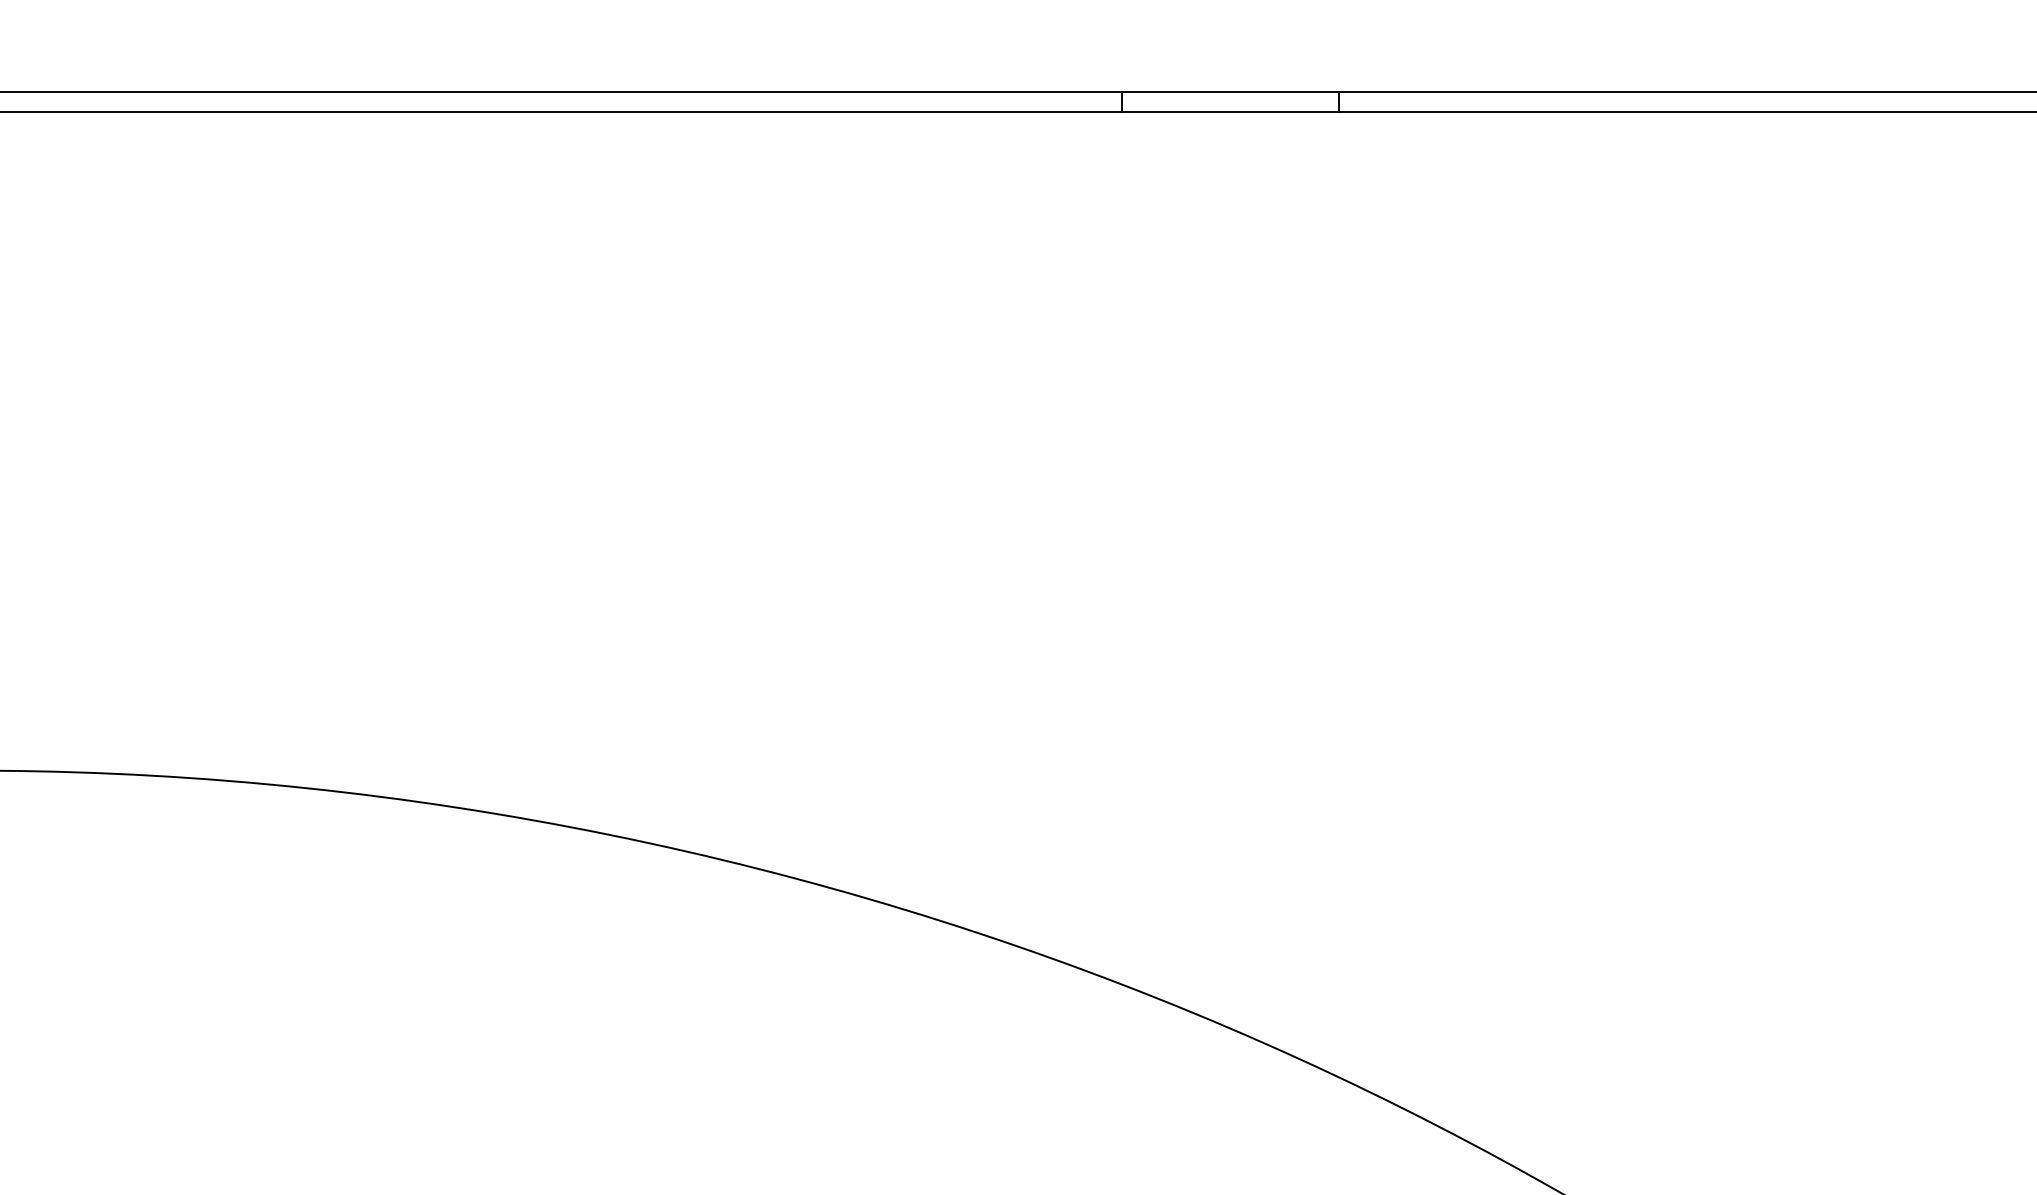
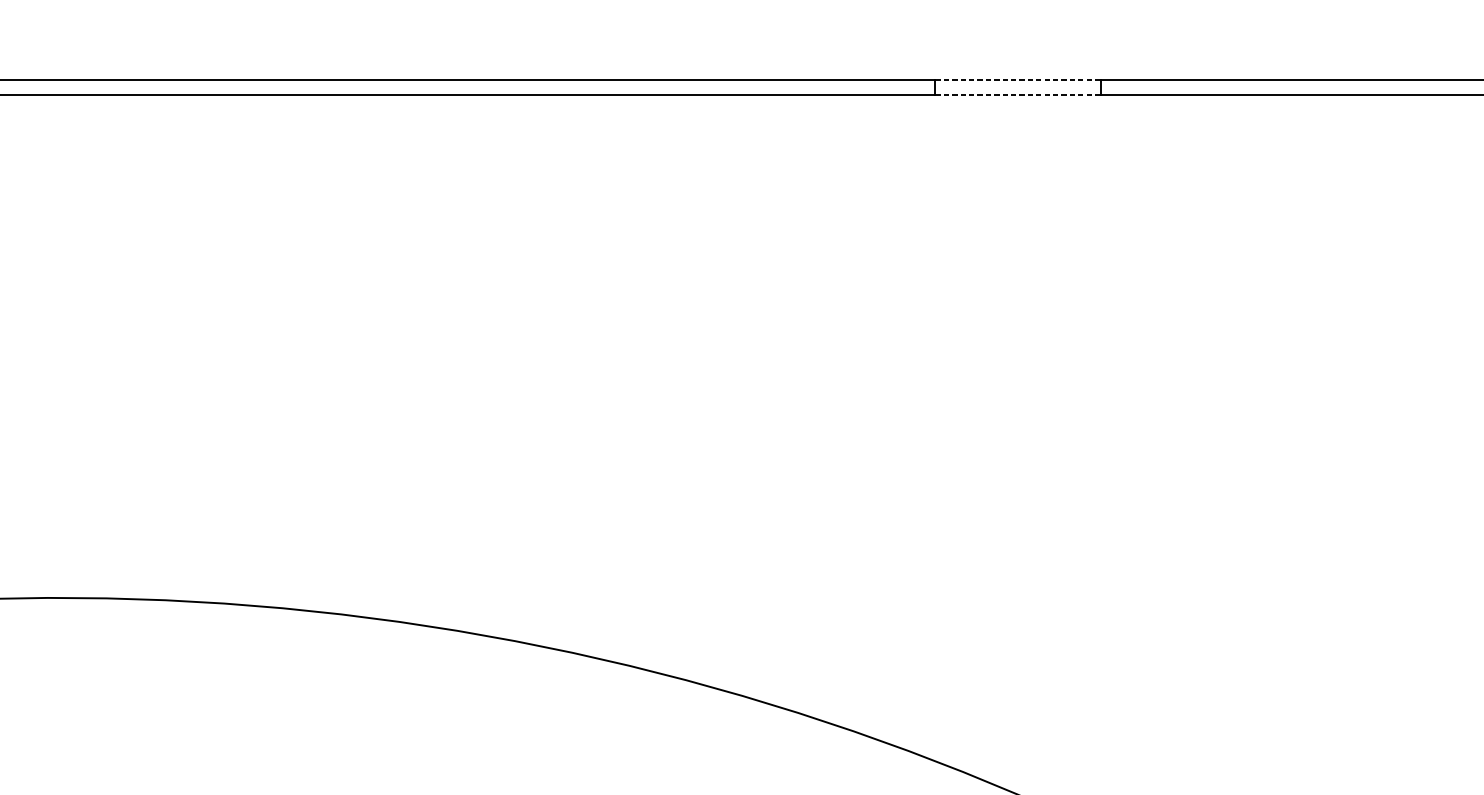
line: (1230, 92) -> (1018, 80), solid -> dashed
line: (1230, 112) -> (1018, 95), solid -> dashed

